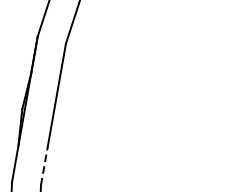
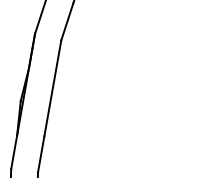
line: (44, 165) -> (41, 153), dashed -> solid

